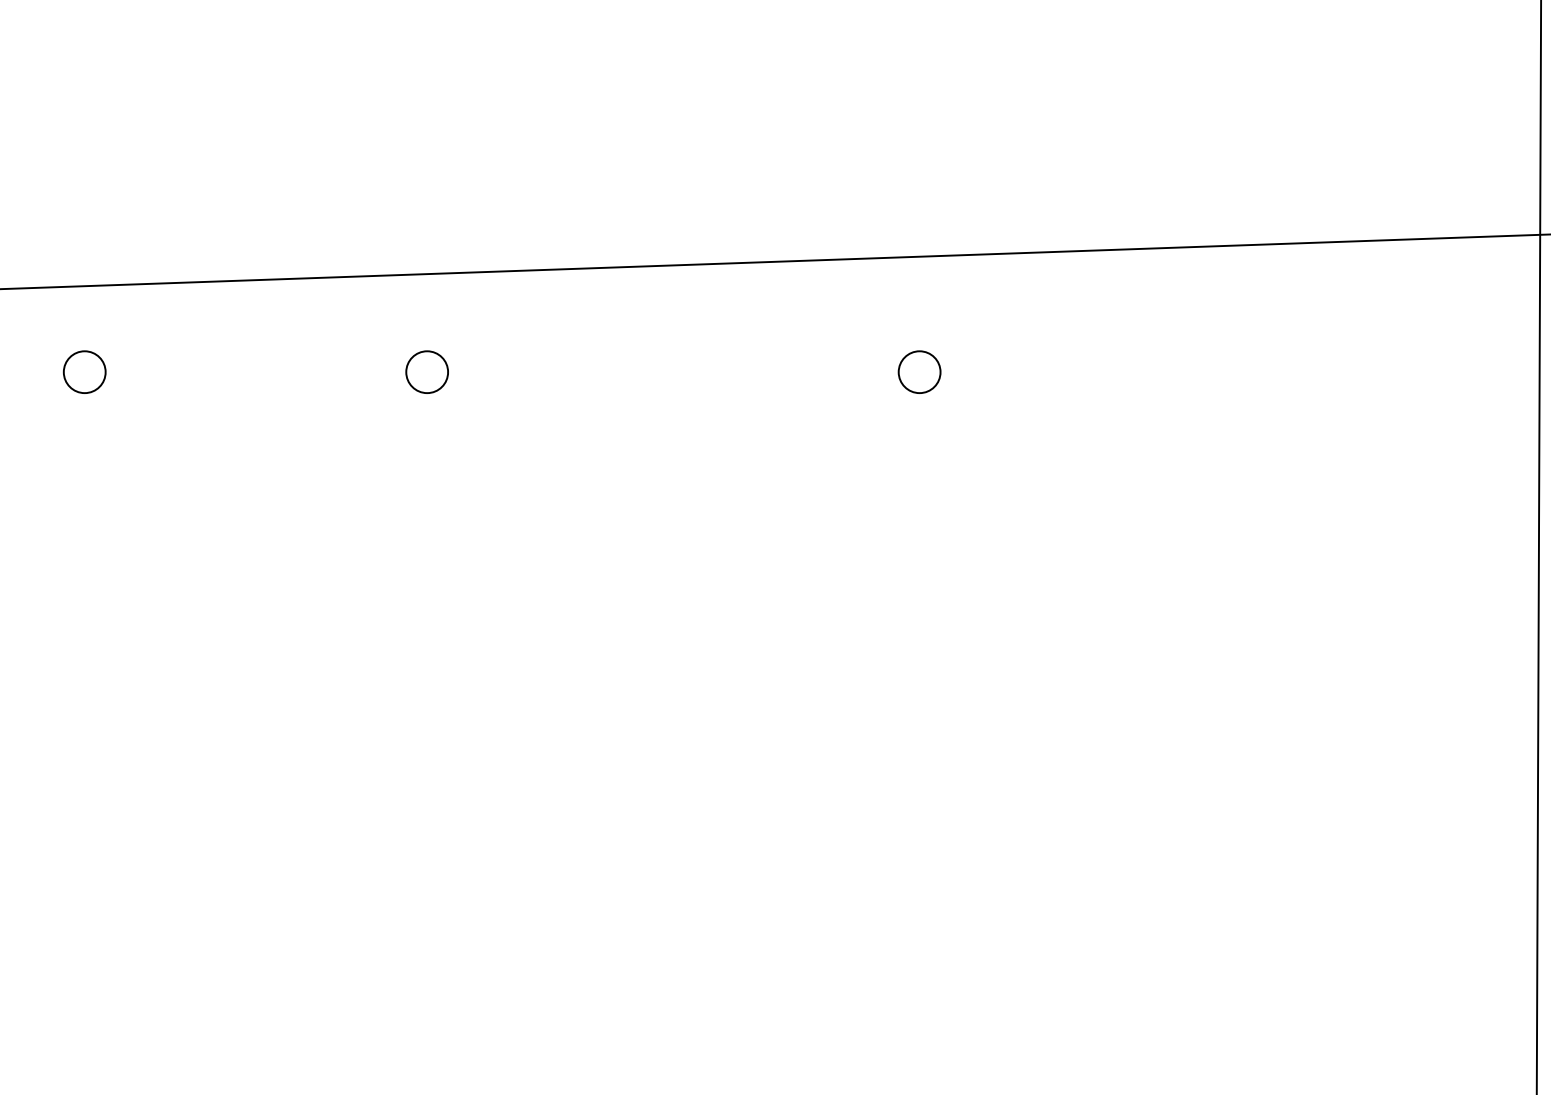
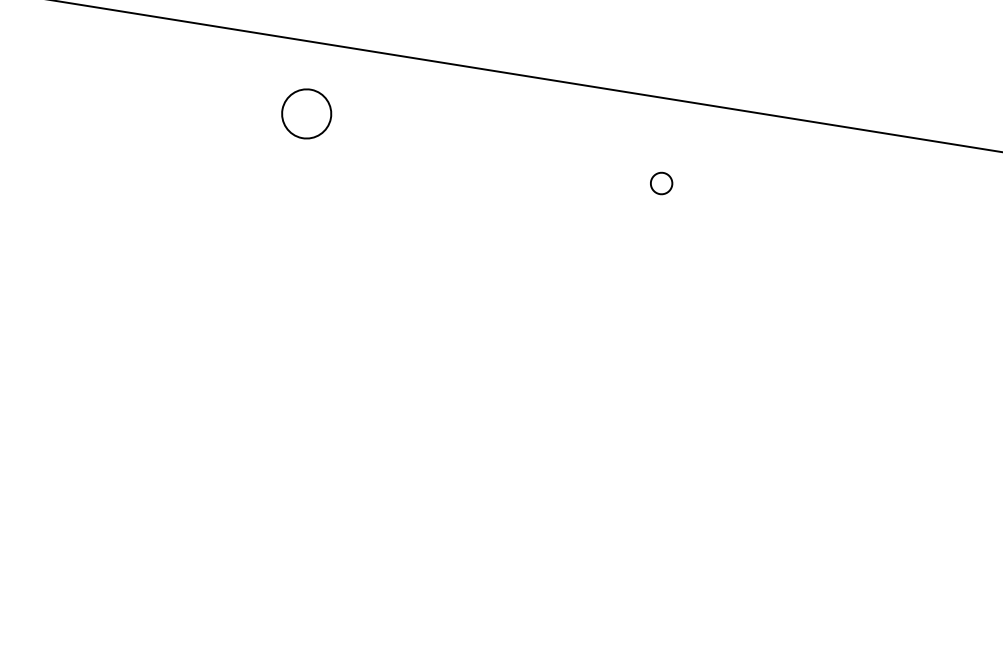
circle: (84, 371) -> (59, 64), removed
circle: (919, 371) -> (661, 183), size x0.7
circle: (427, 372) -> (306, 114), size x1.6

